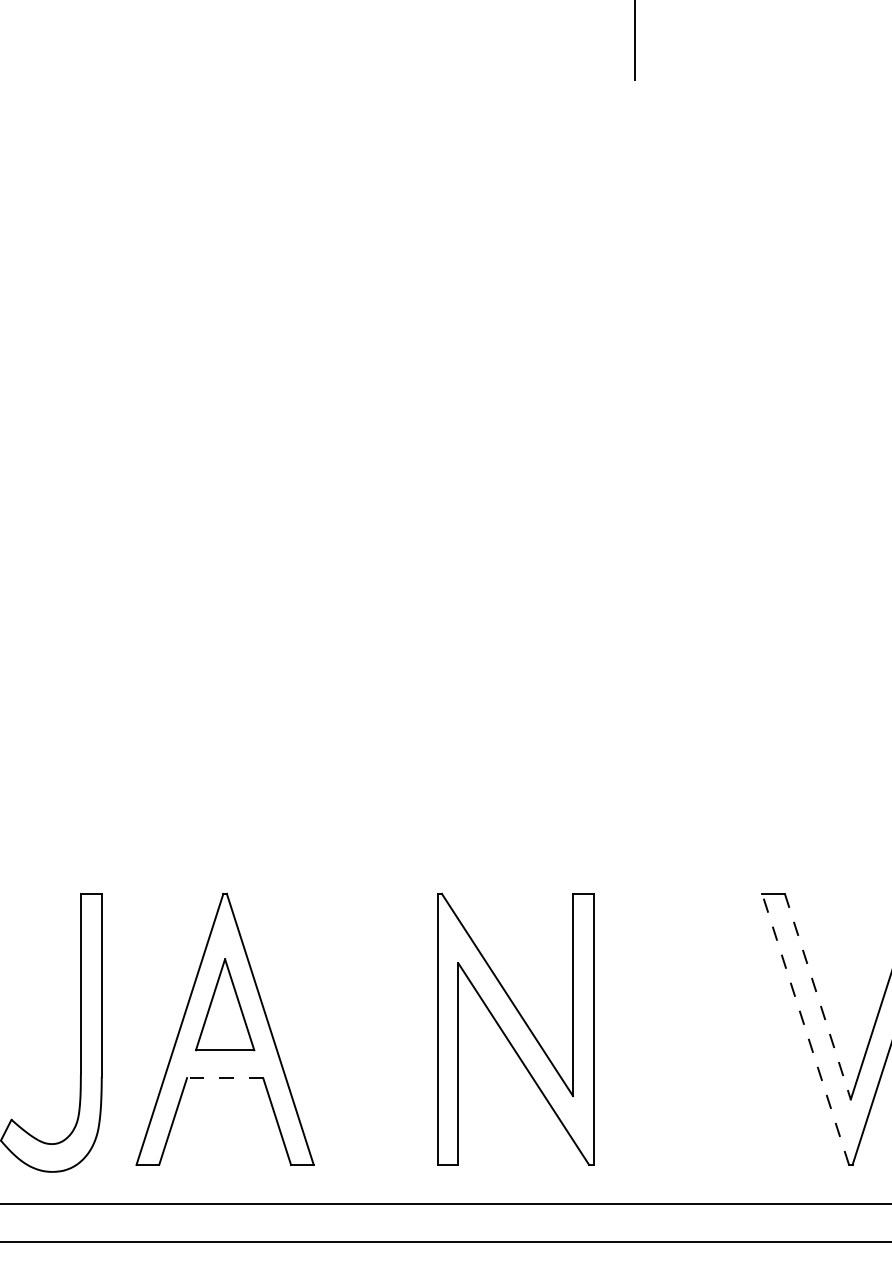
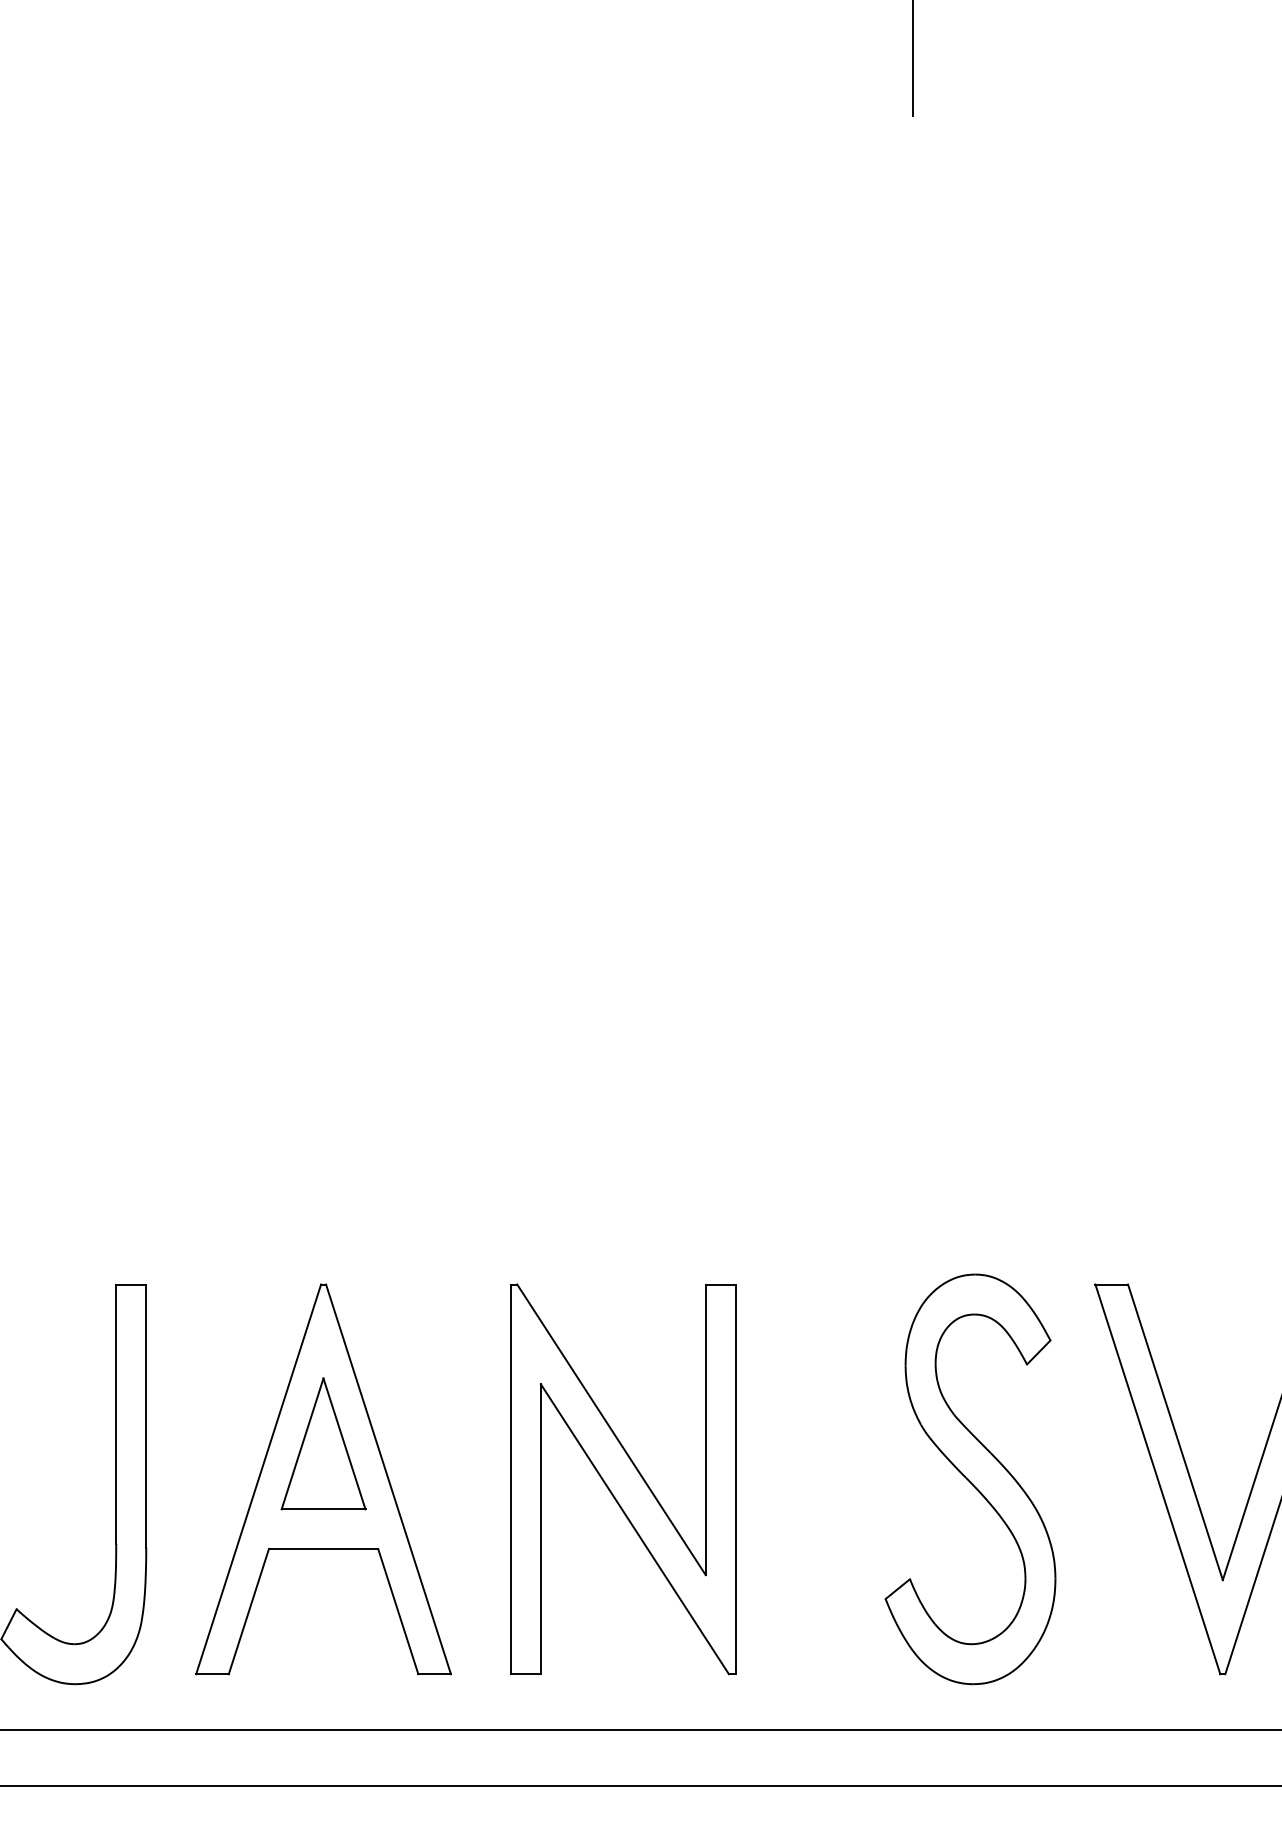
line: (818, 997) -> (1176, 1433), dashed -> solid
part: (515, 1028) -> (623, 1478), moved
line: (805, 1028) -> (1157, 1478), dashed -> solid
part: (675, 1029) -> (970, 1479), added
line: (224, 1078) -> (322, 1549), dashed -> solid

